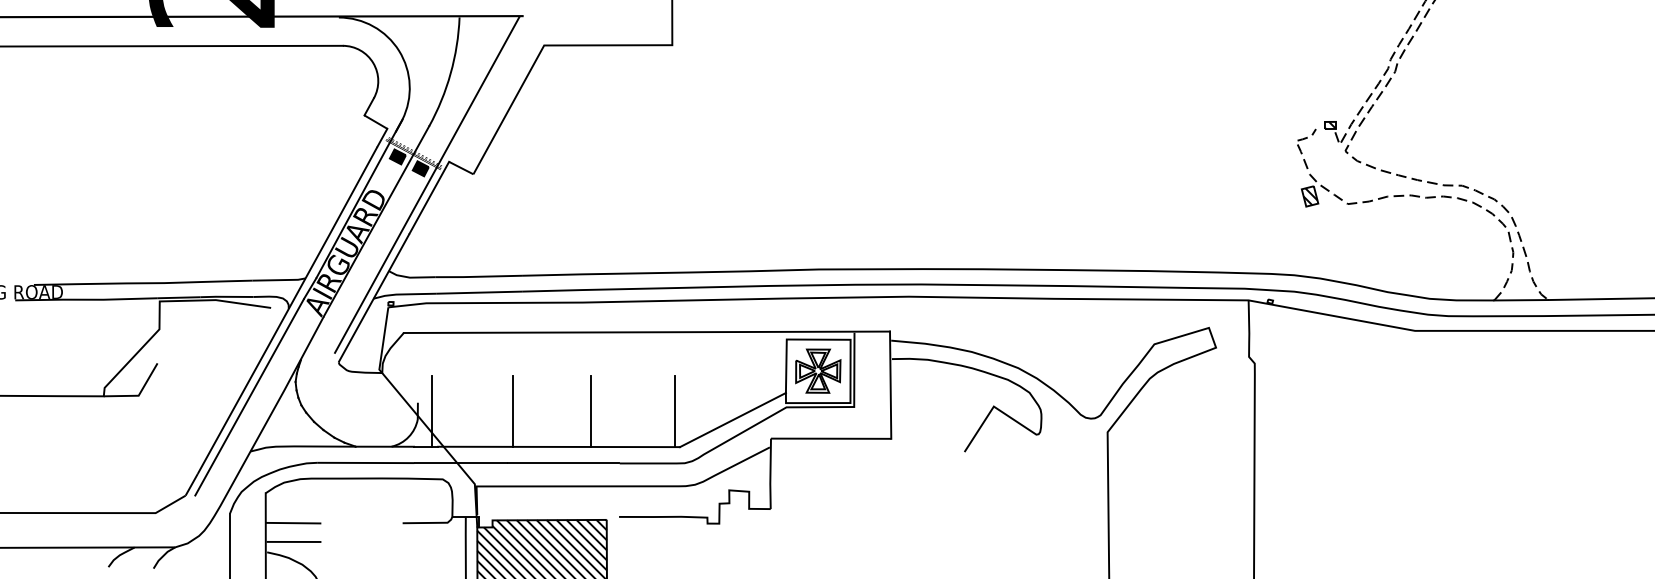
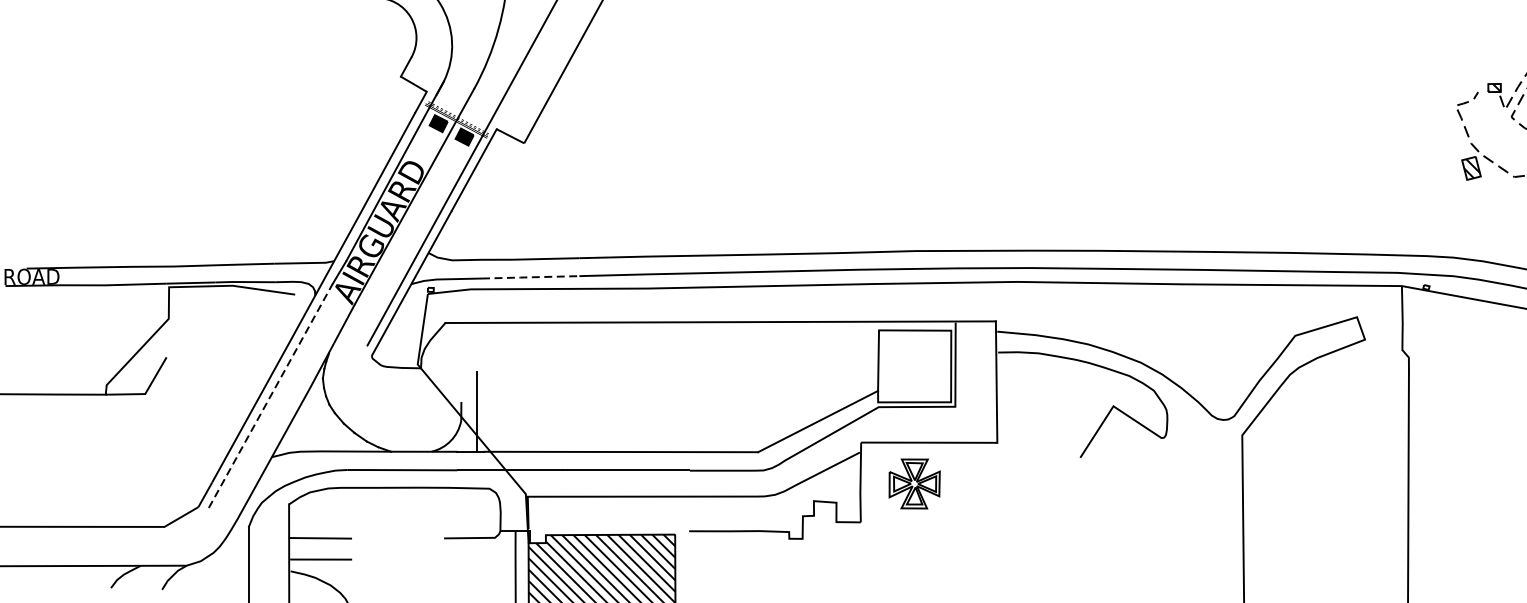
line: (478, 292) -> (529, 277), solid -> dashed
part: (818, 370) -> (914, 483), moved
line: (249, 397) -> (270, 396), solid -> dashed
line: (512, 411) -> (568, 411), removed
line: (590, 411) -> (656, 411), removed
line: (674, 411) -> (751, 411), removed

